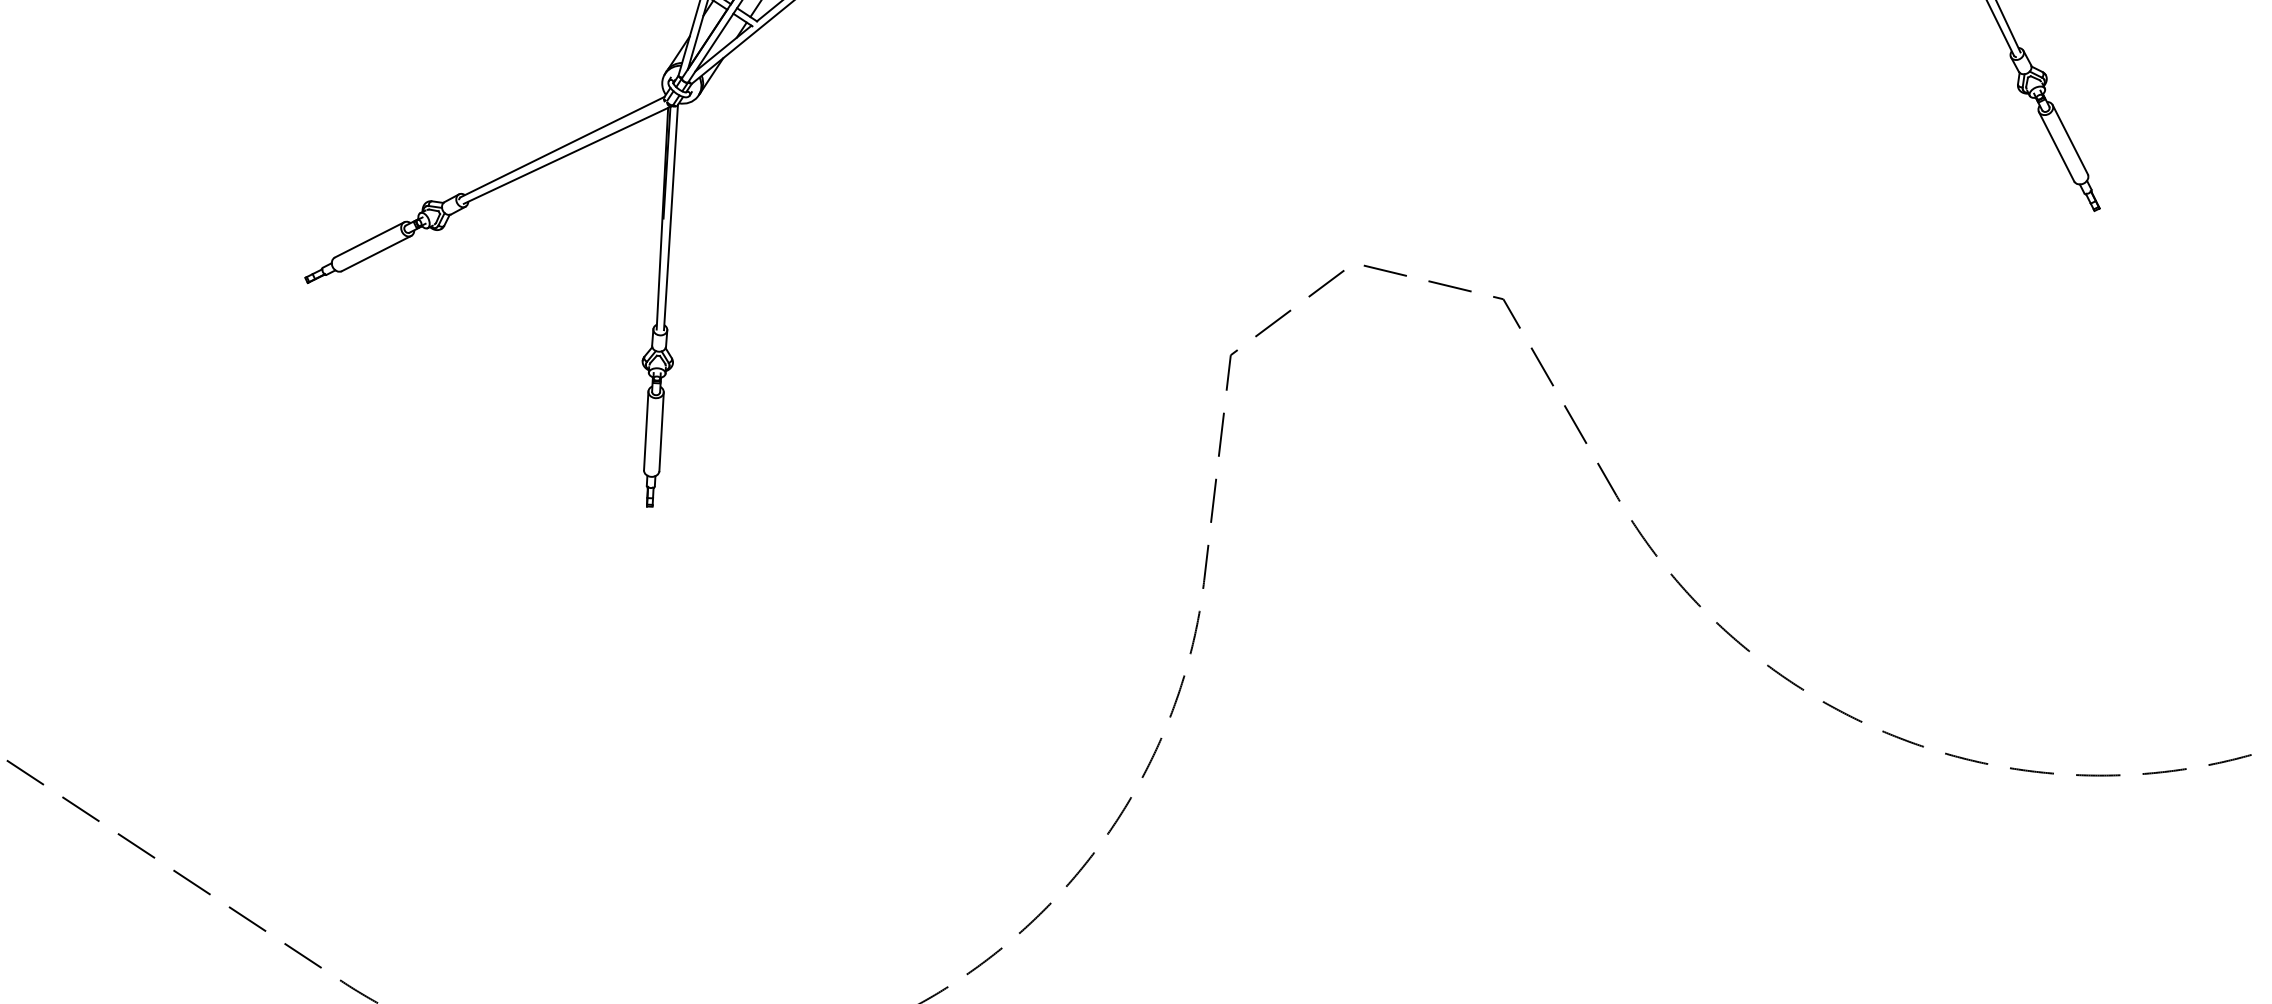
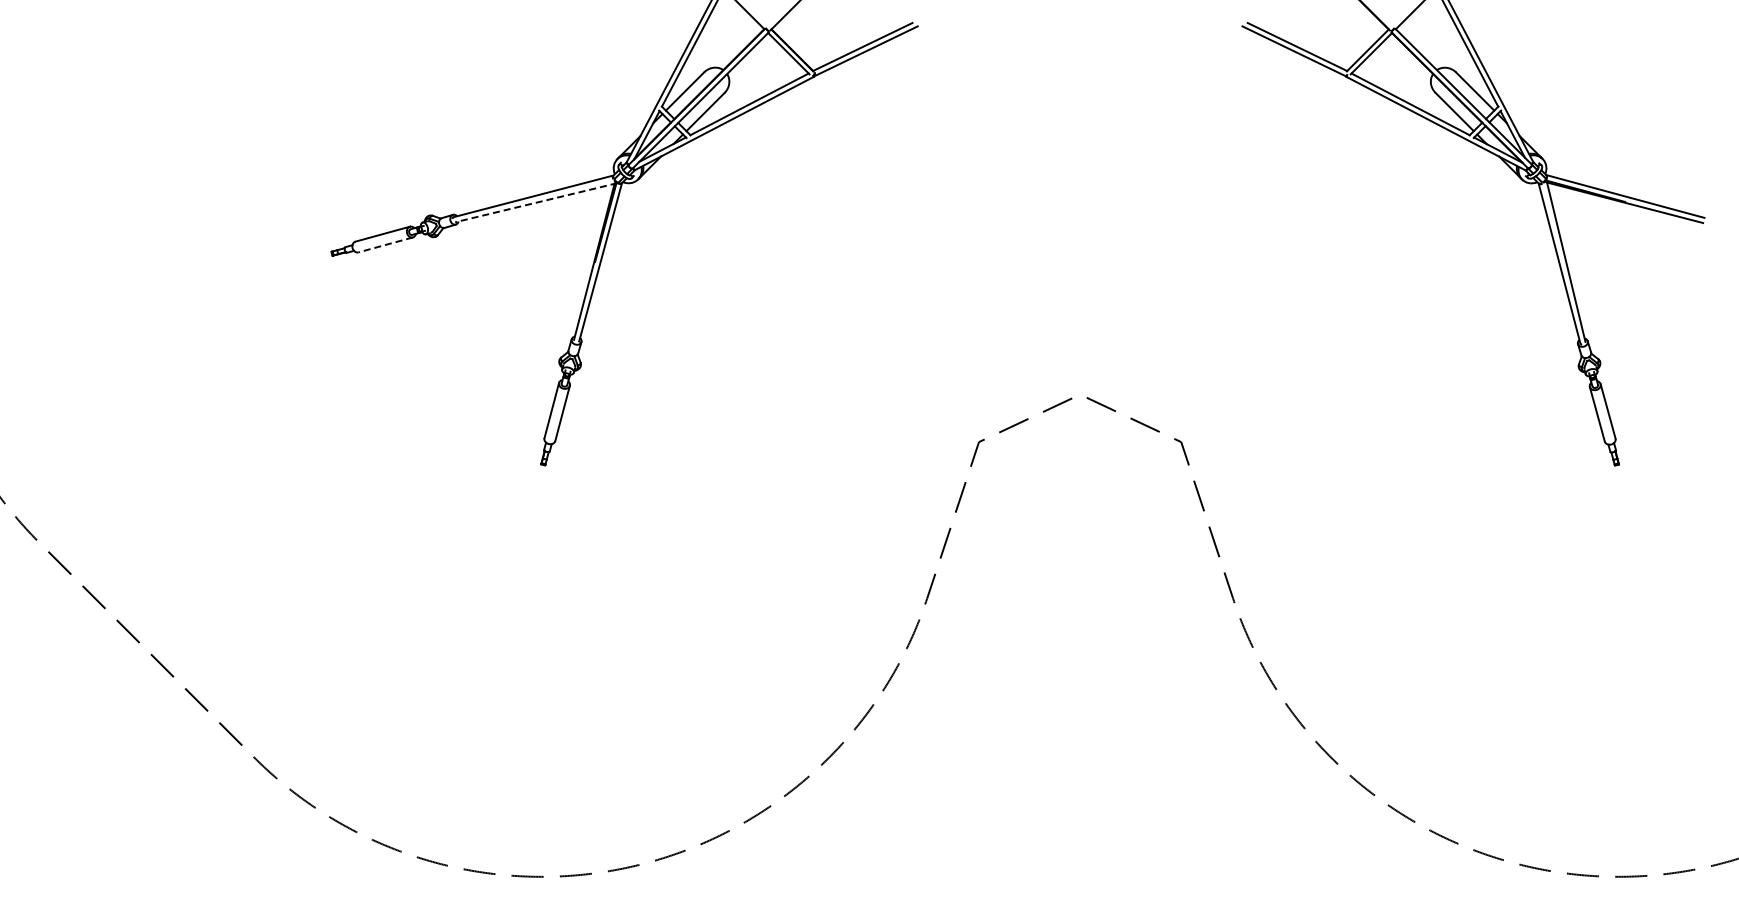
line: (566, 154) -> (535, 202), solid -> dashed
line: (376, 254) -> (385, 245), solid -> dashed

